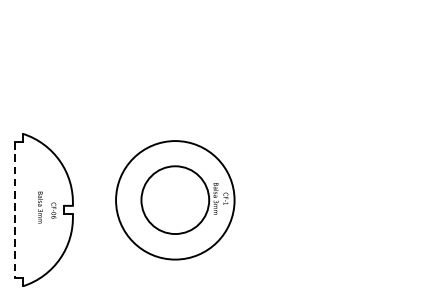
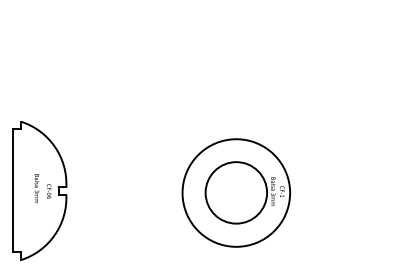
part: (174, 199) -> (235, 192), moved
line: (14, 210) -> (13, 191), dashed -> solid

